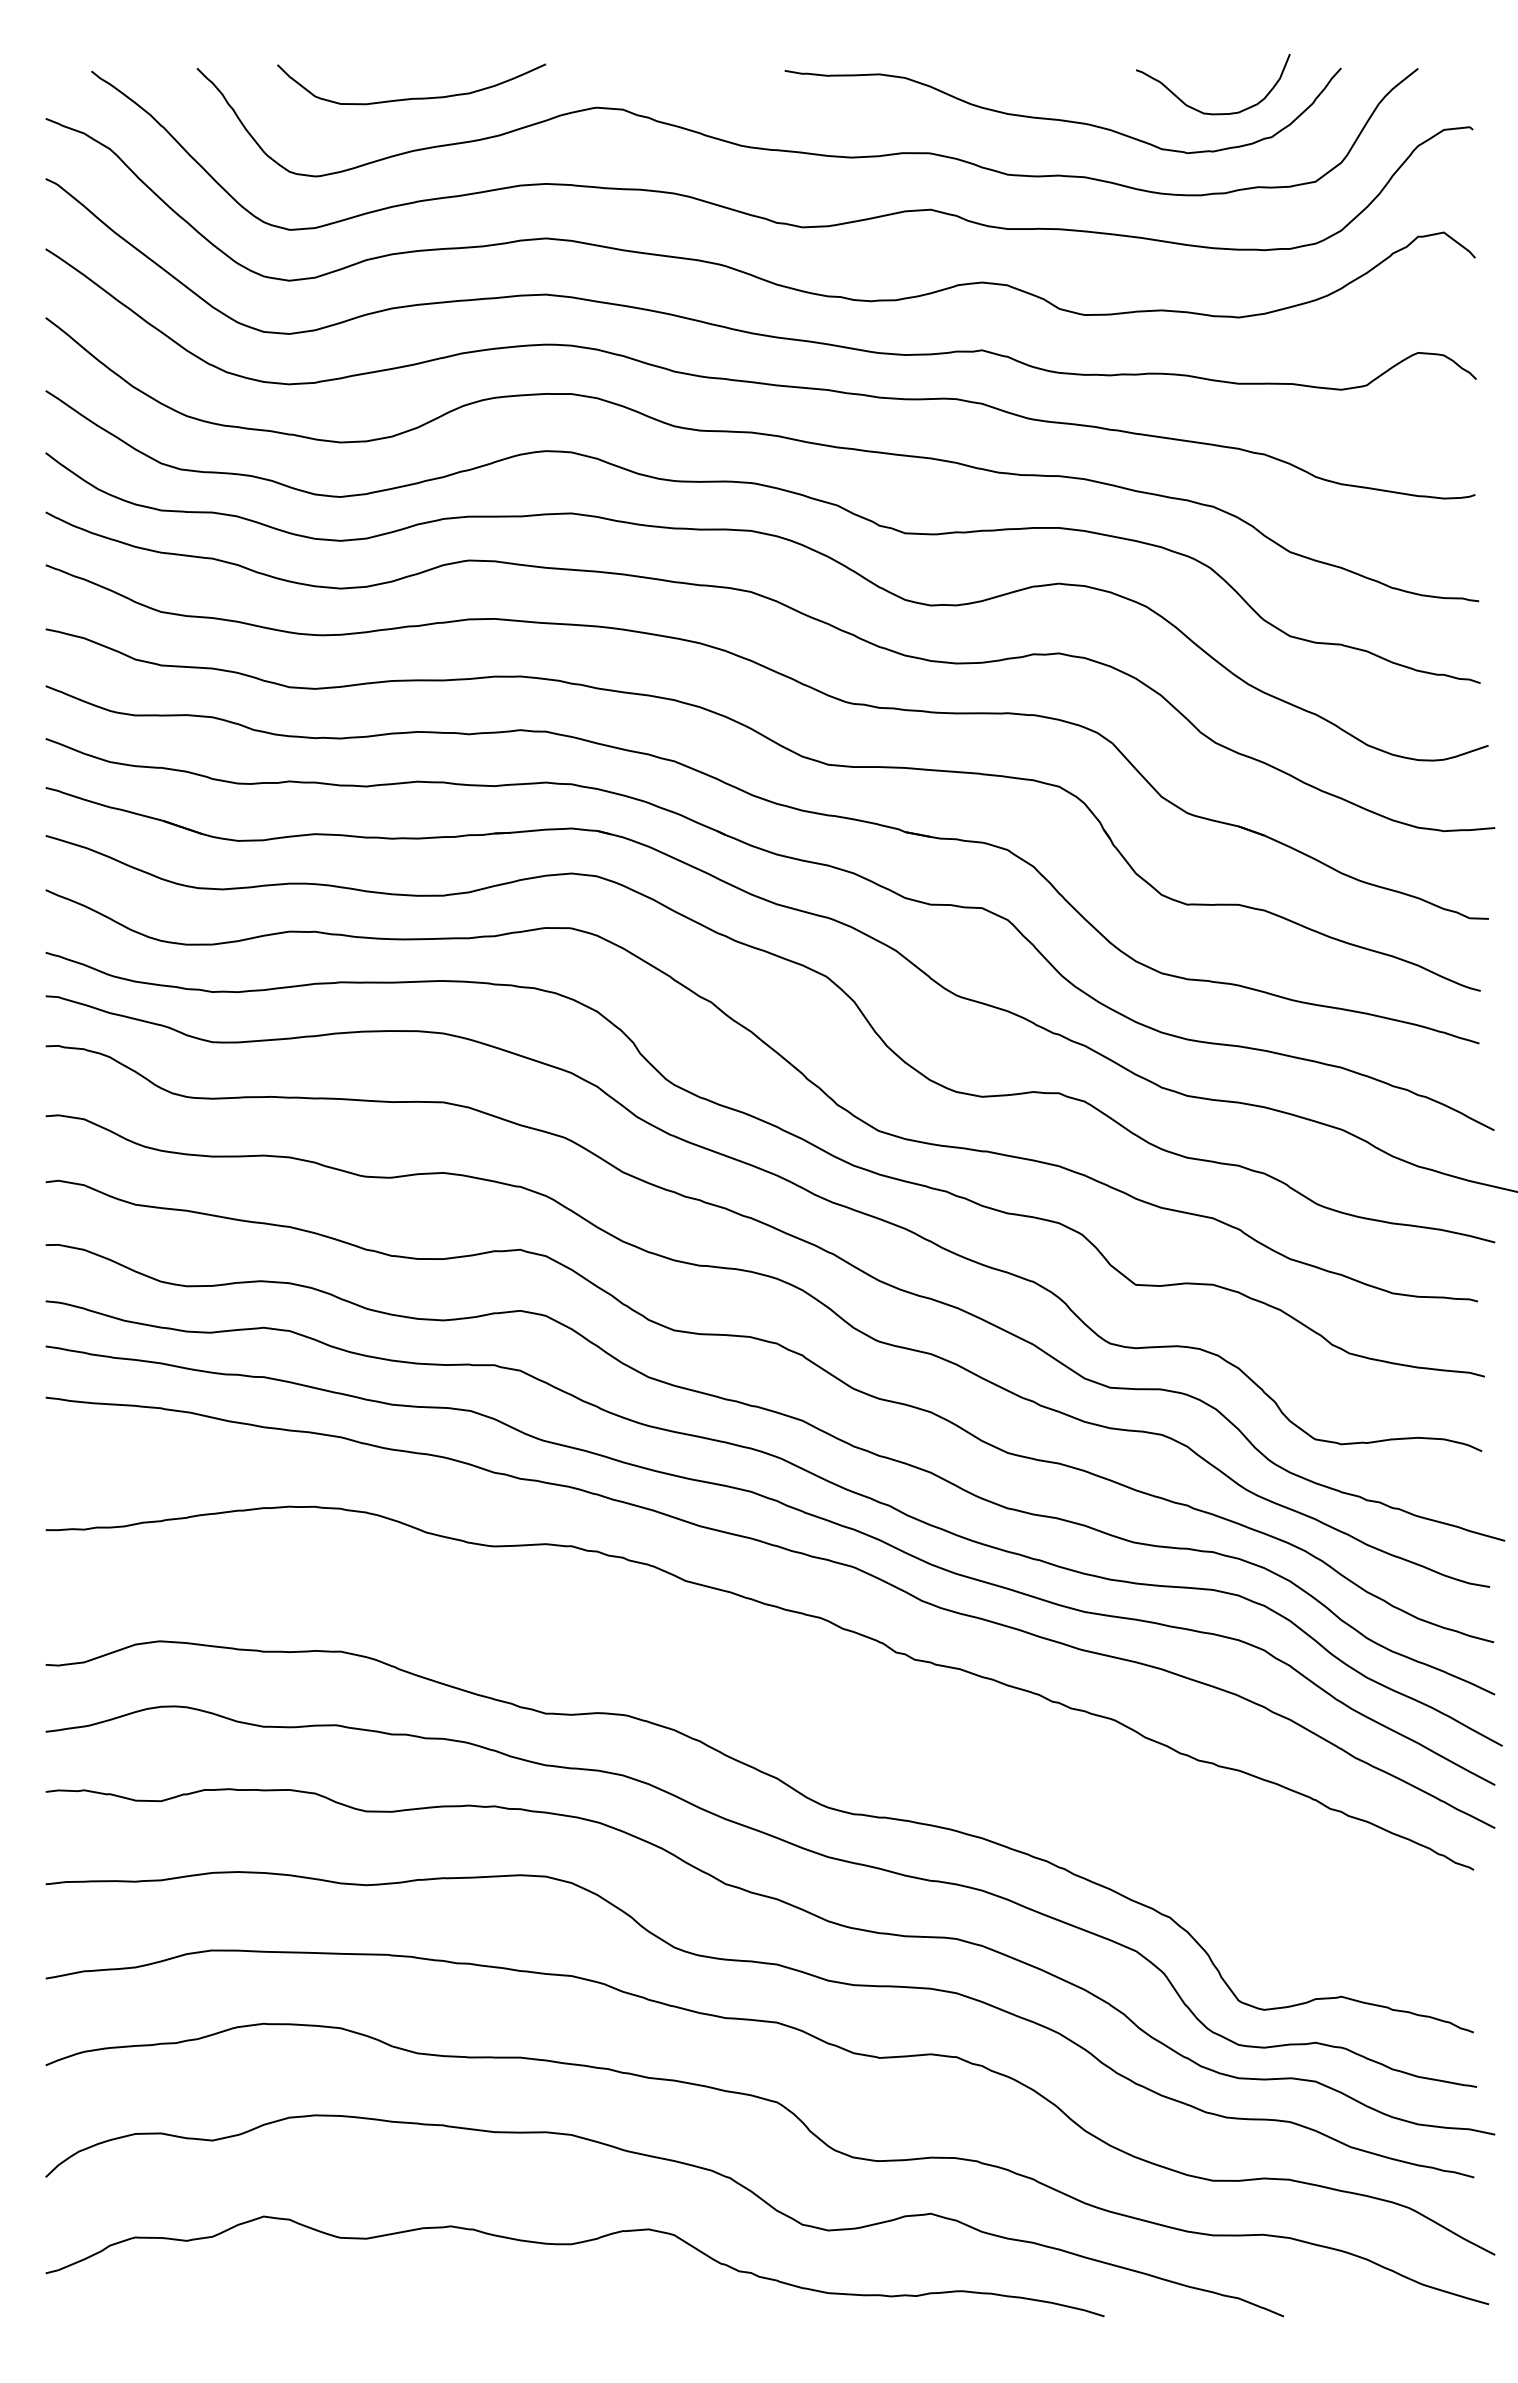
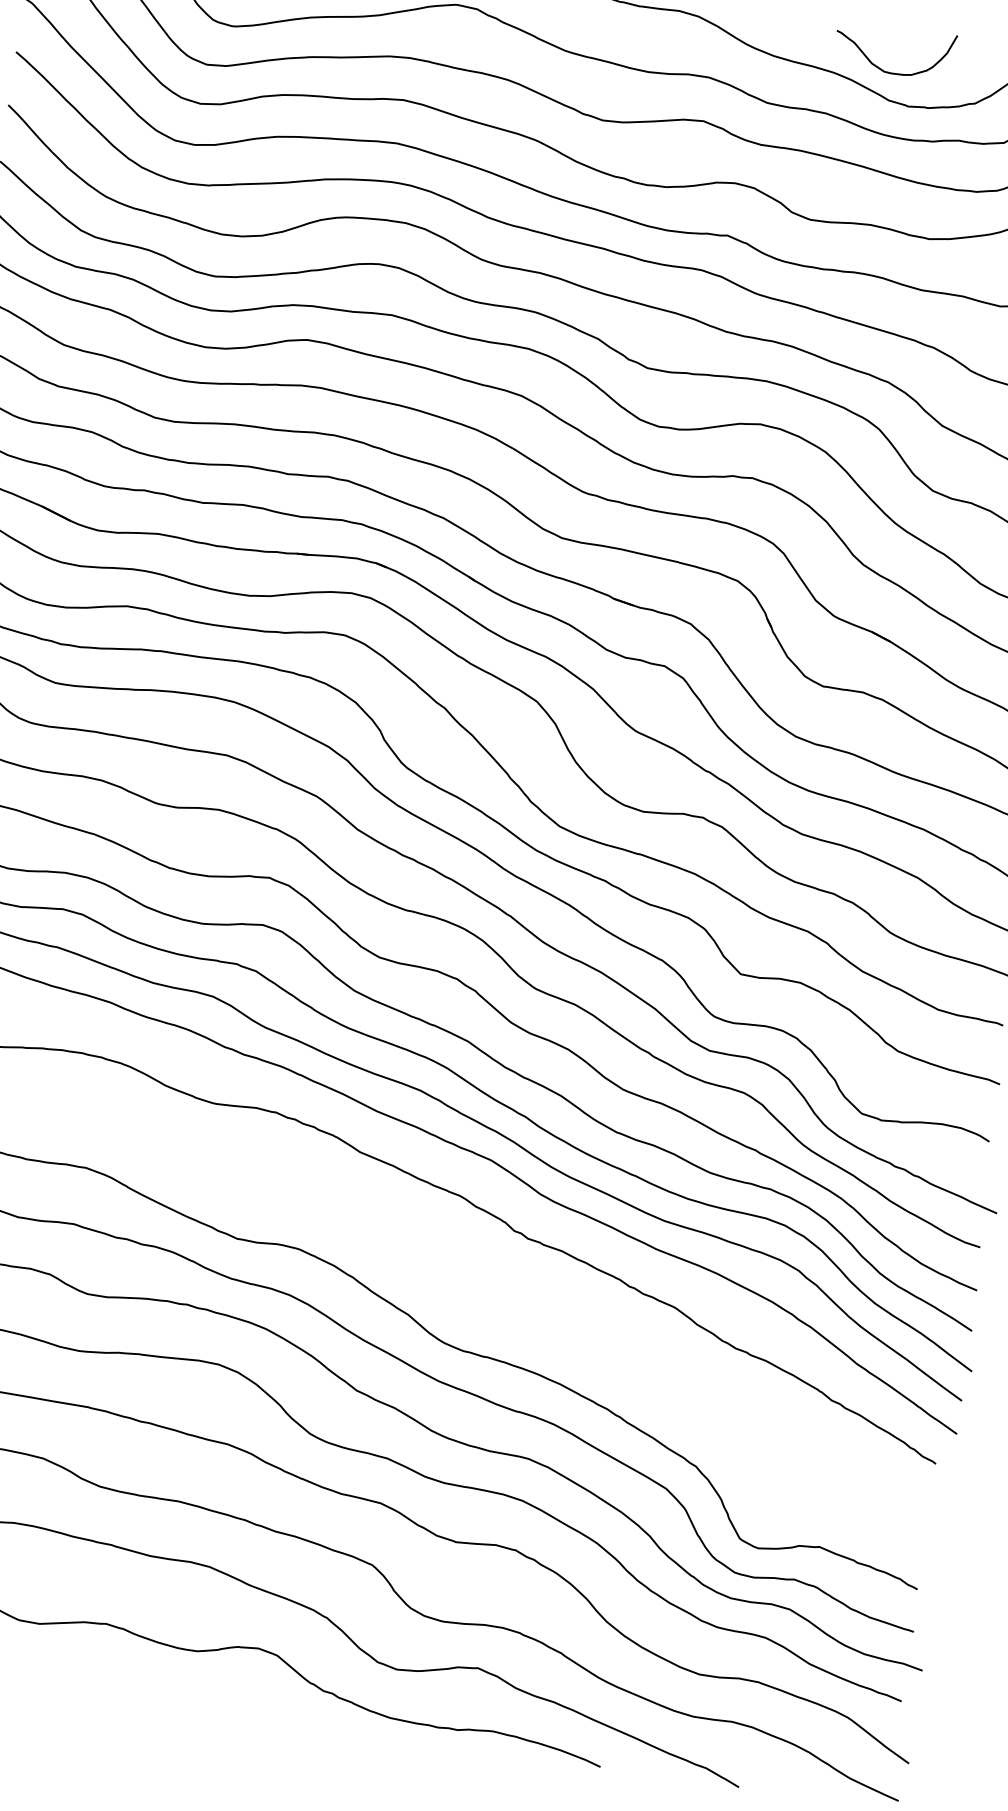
curve: (1206, 112) -> (886, 71), moved

